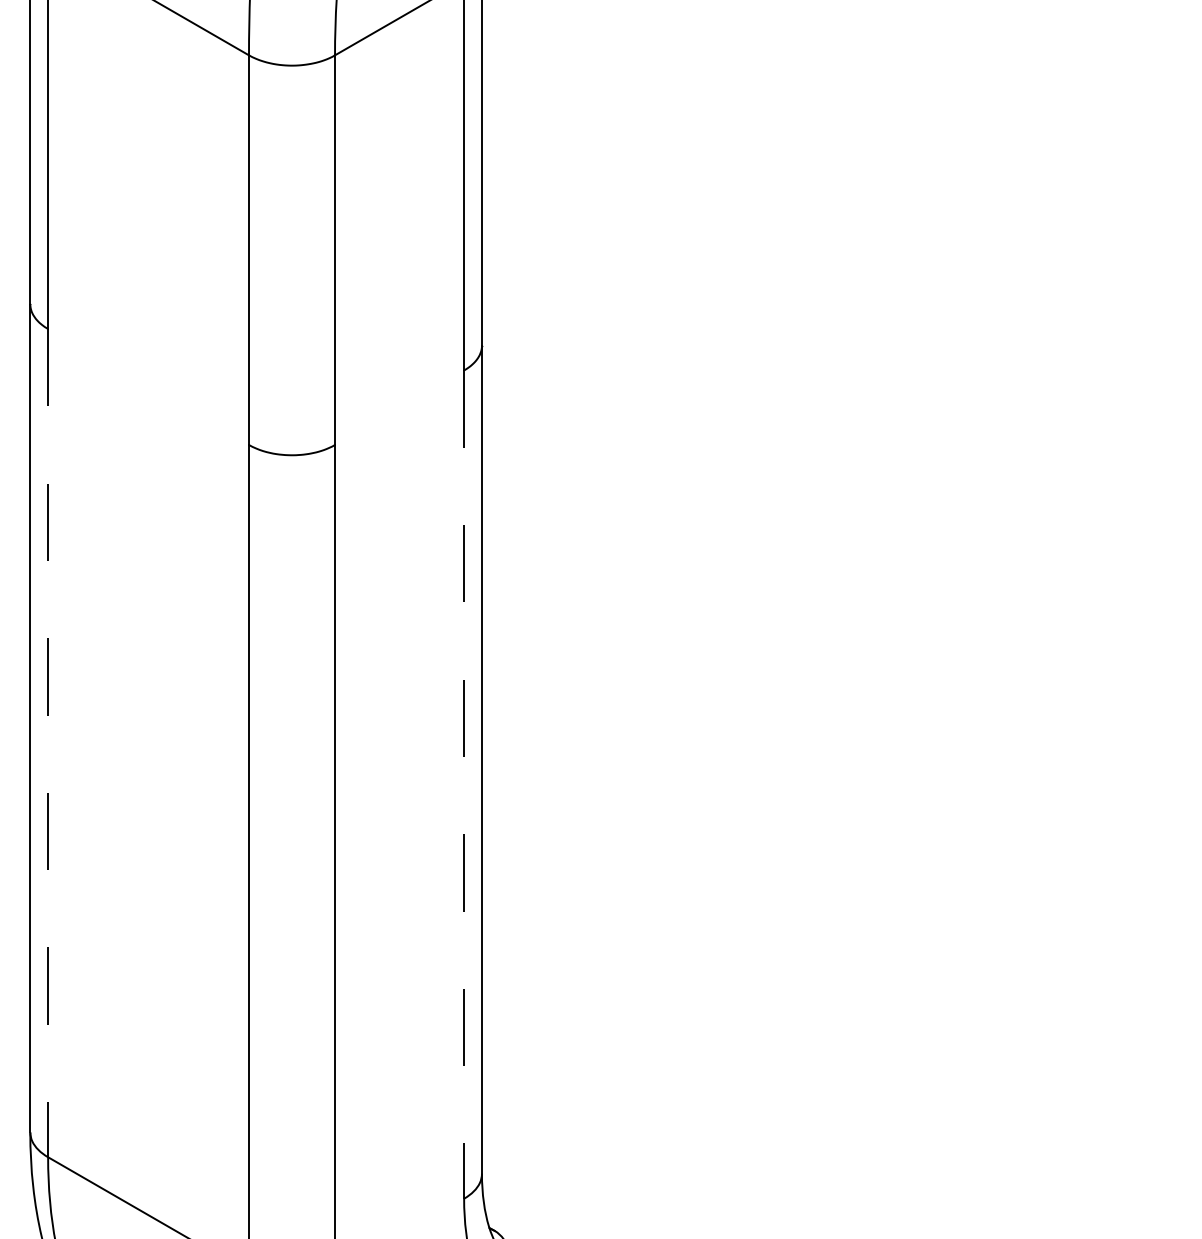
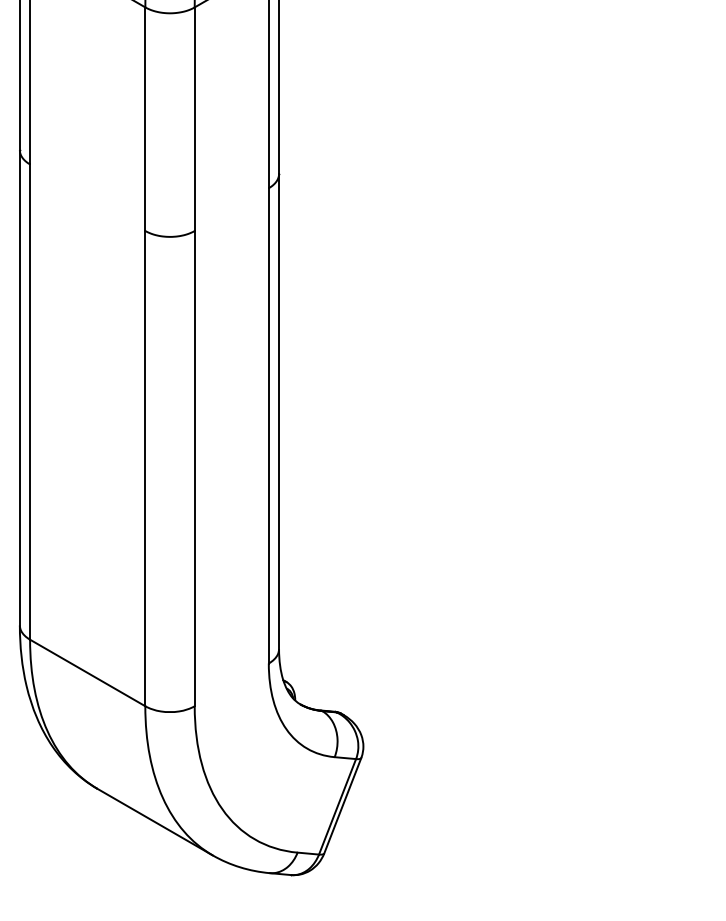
line: (48, 743) -> (30, 402), dashed -> solid
line: (463, 783) -> (268, 425), dashed -> solid

